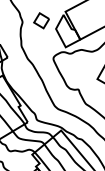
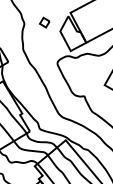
part: (41, 20) -> (44, 22), size x0.6

